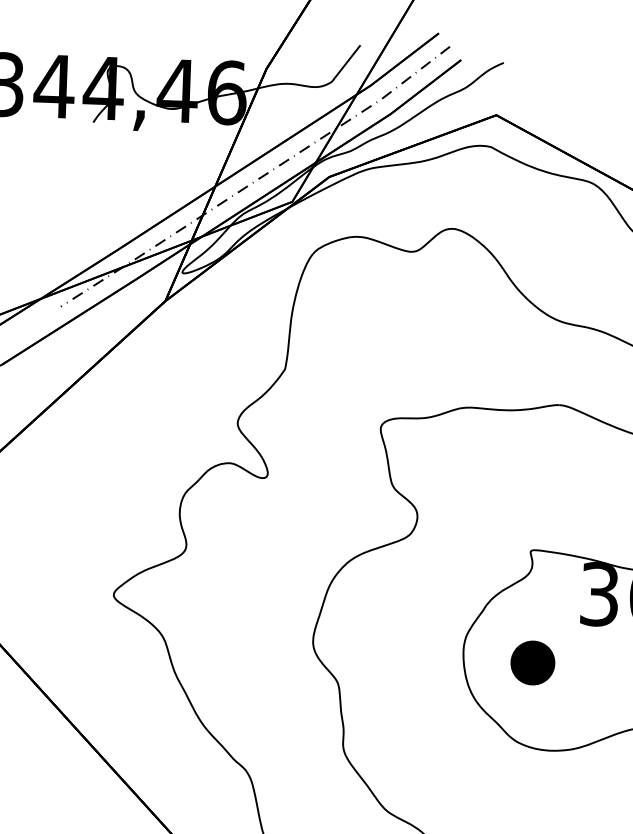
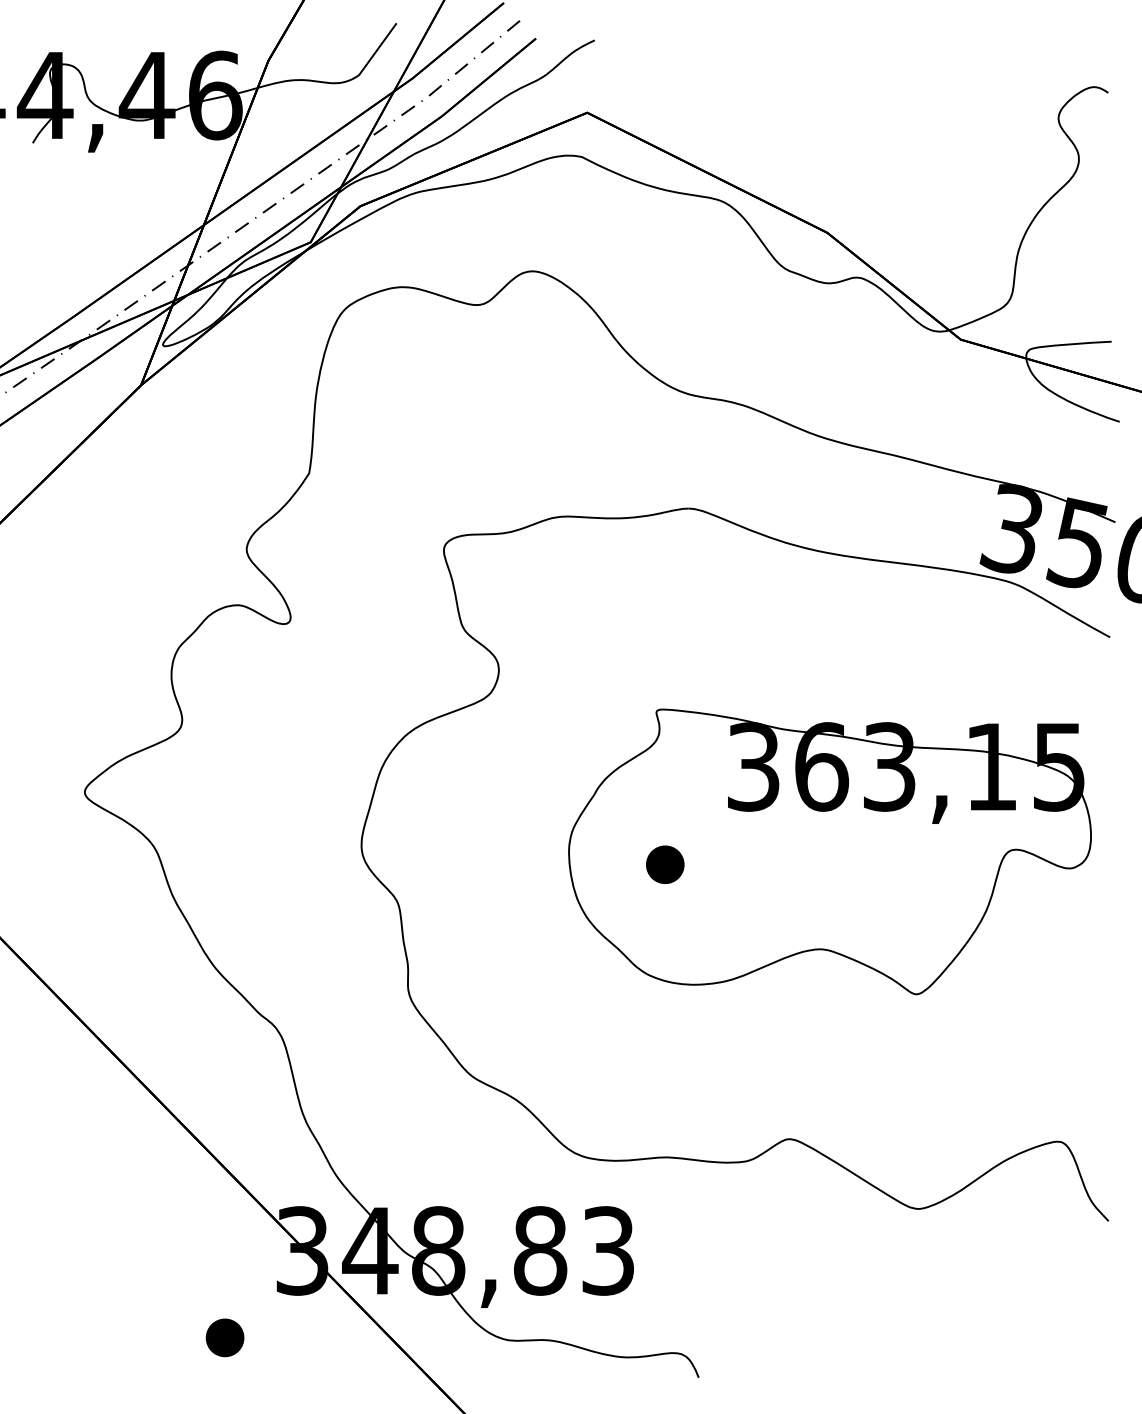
part: (533, 662) -> (665, 864), size x0.62

